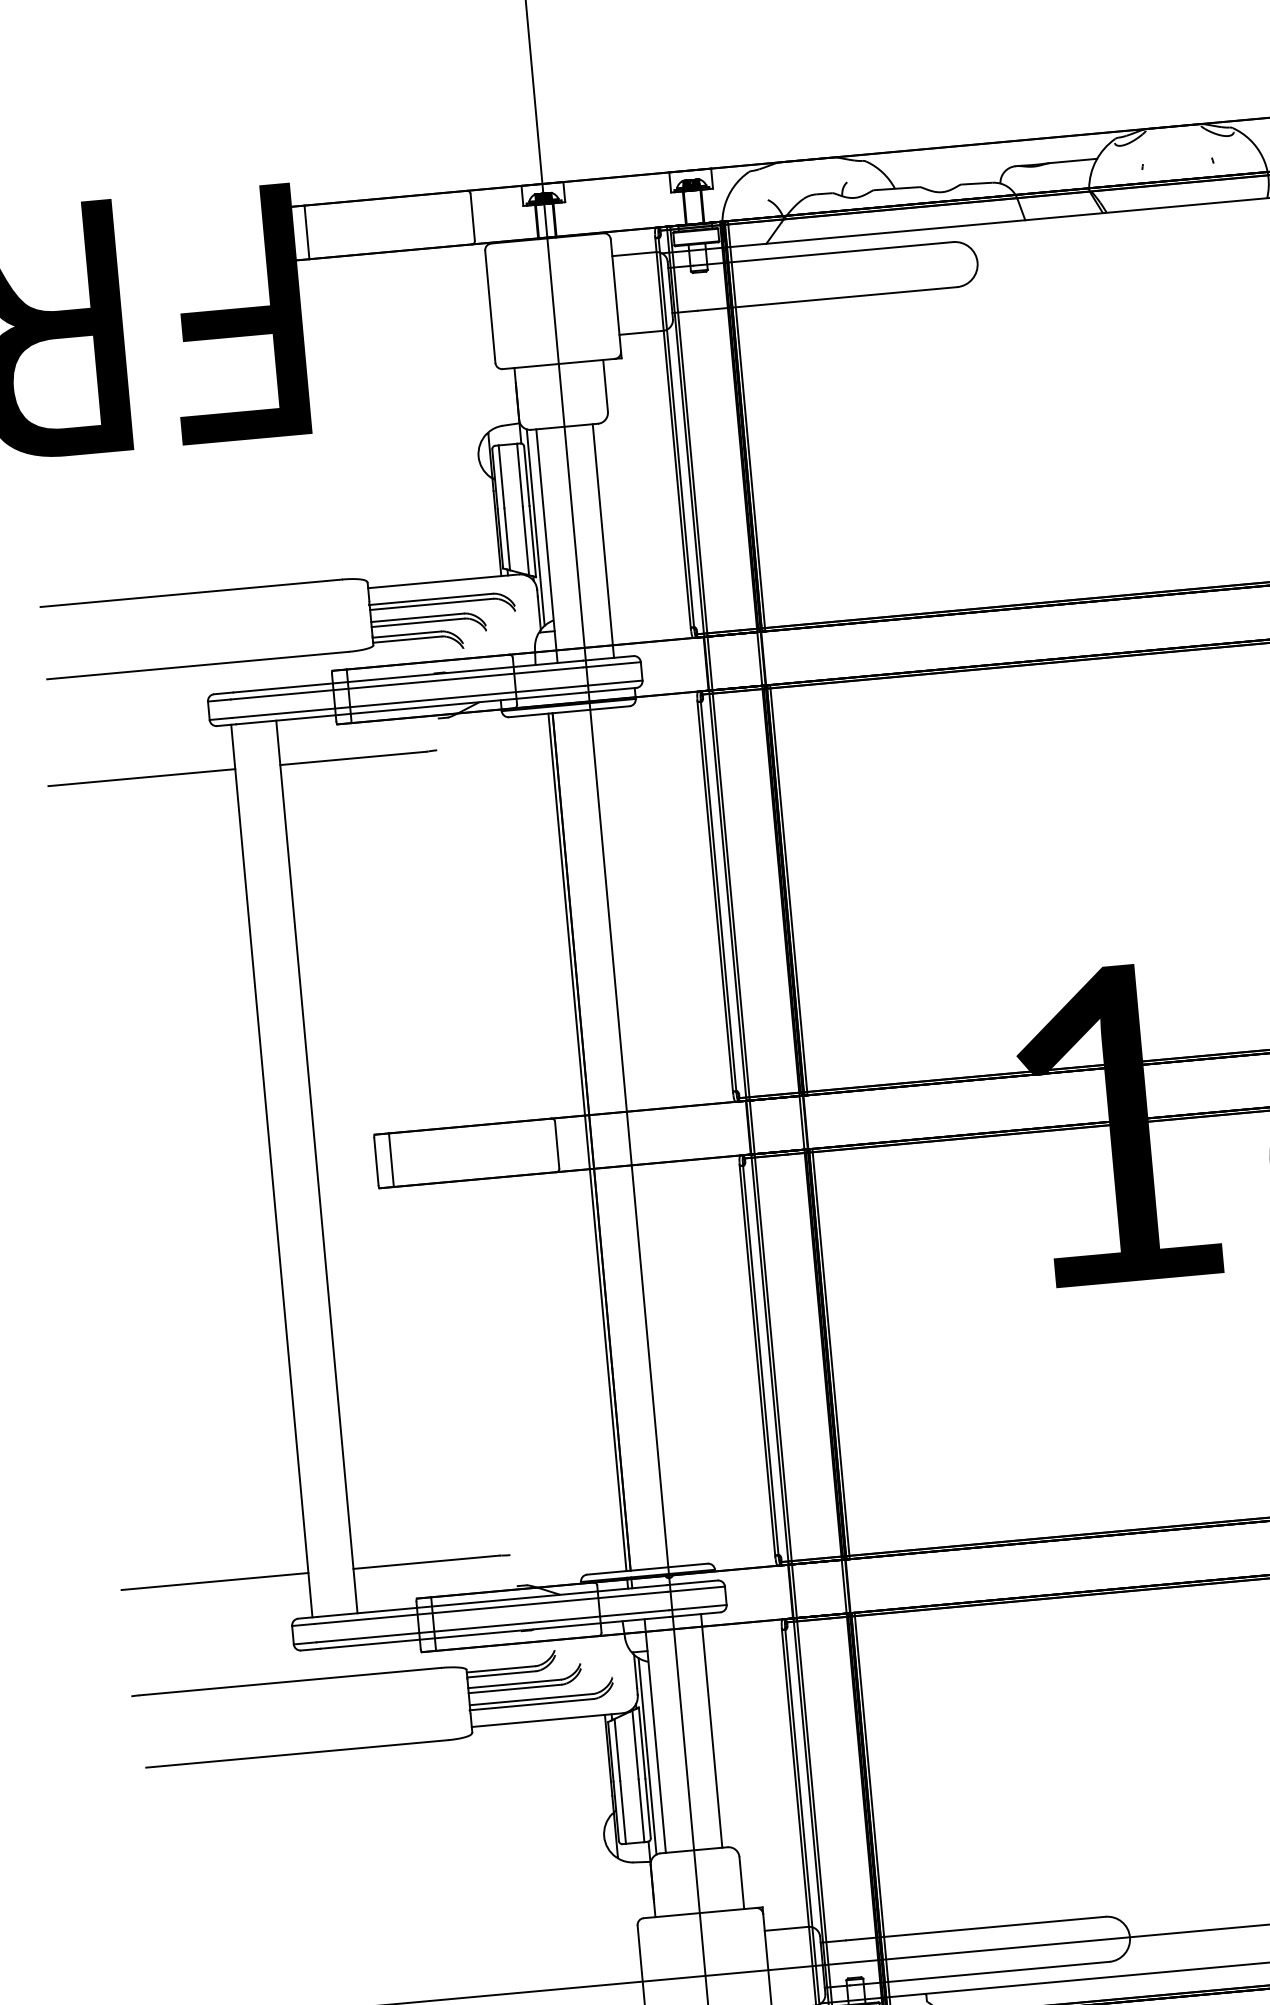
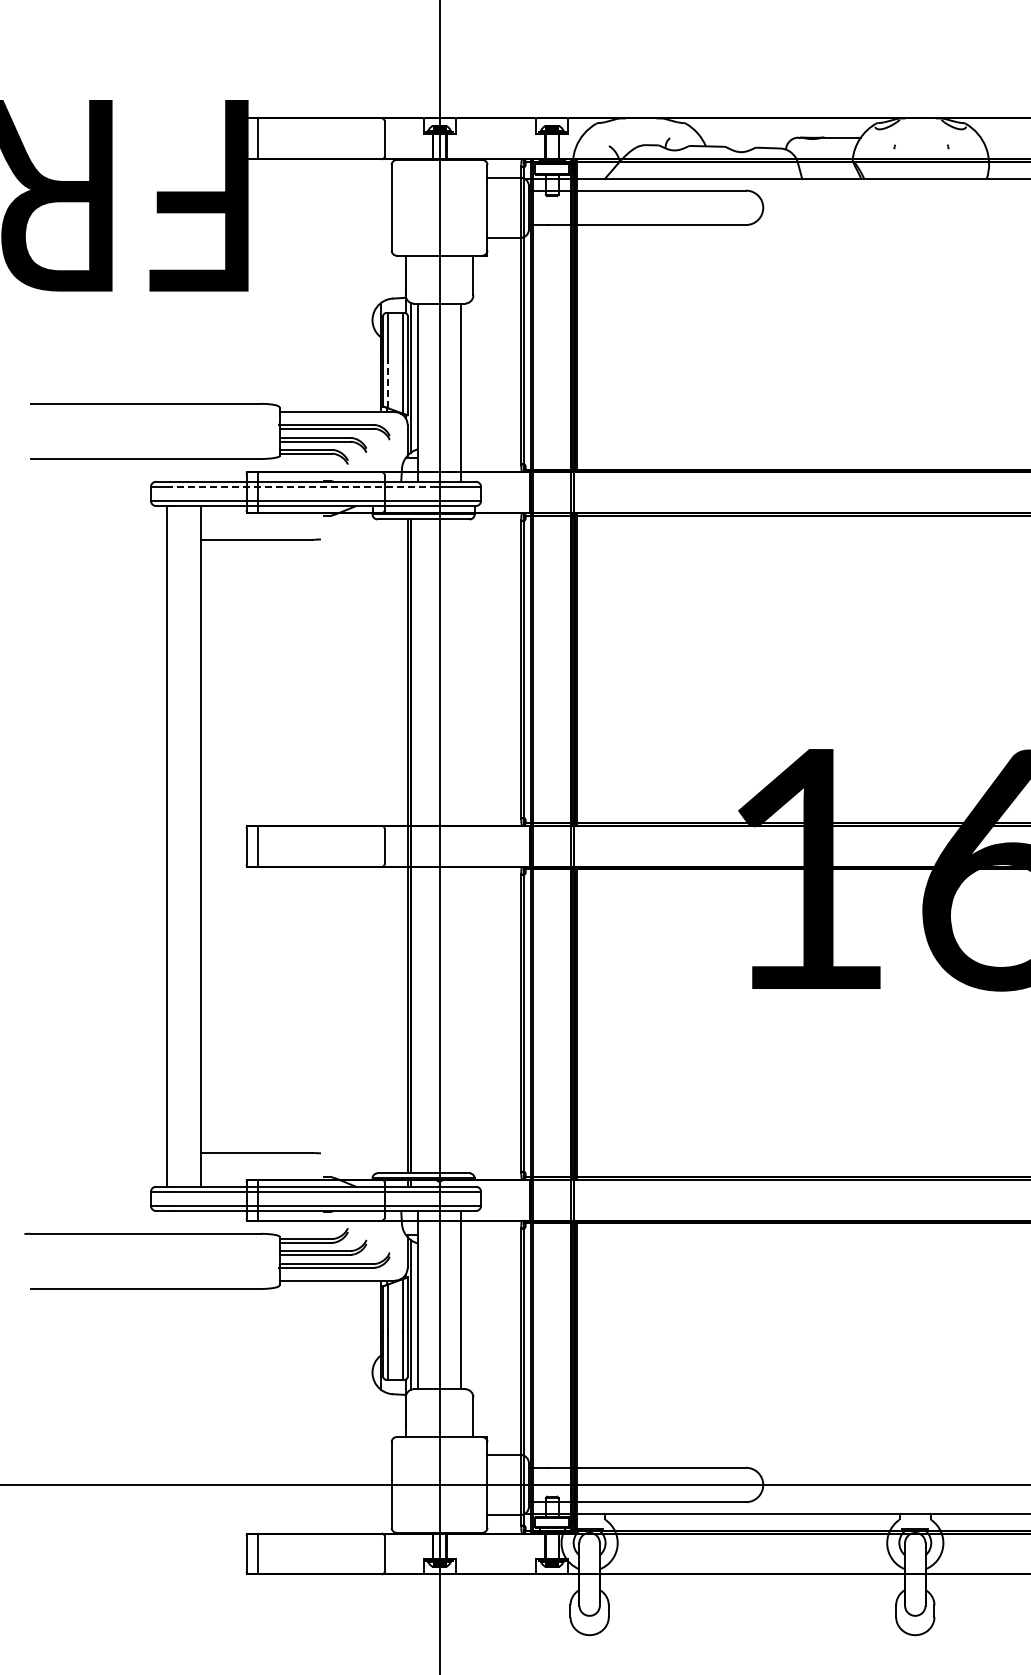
line: (507, 538) -> (388, 384), solid -> dashed
line: (406, 682) -> (302, 486), solid -> dashed
line: (141, 777) -> (95, 539), removed
line: (214, 1580) -> (95, 1152), removed

